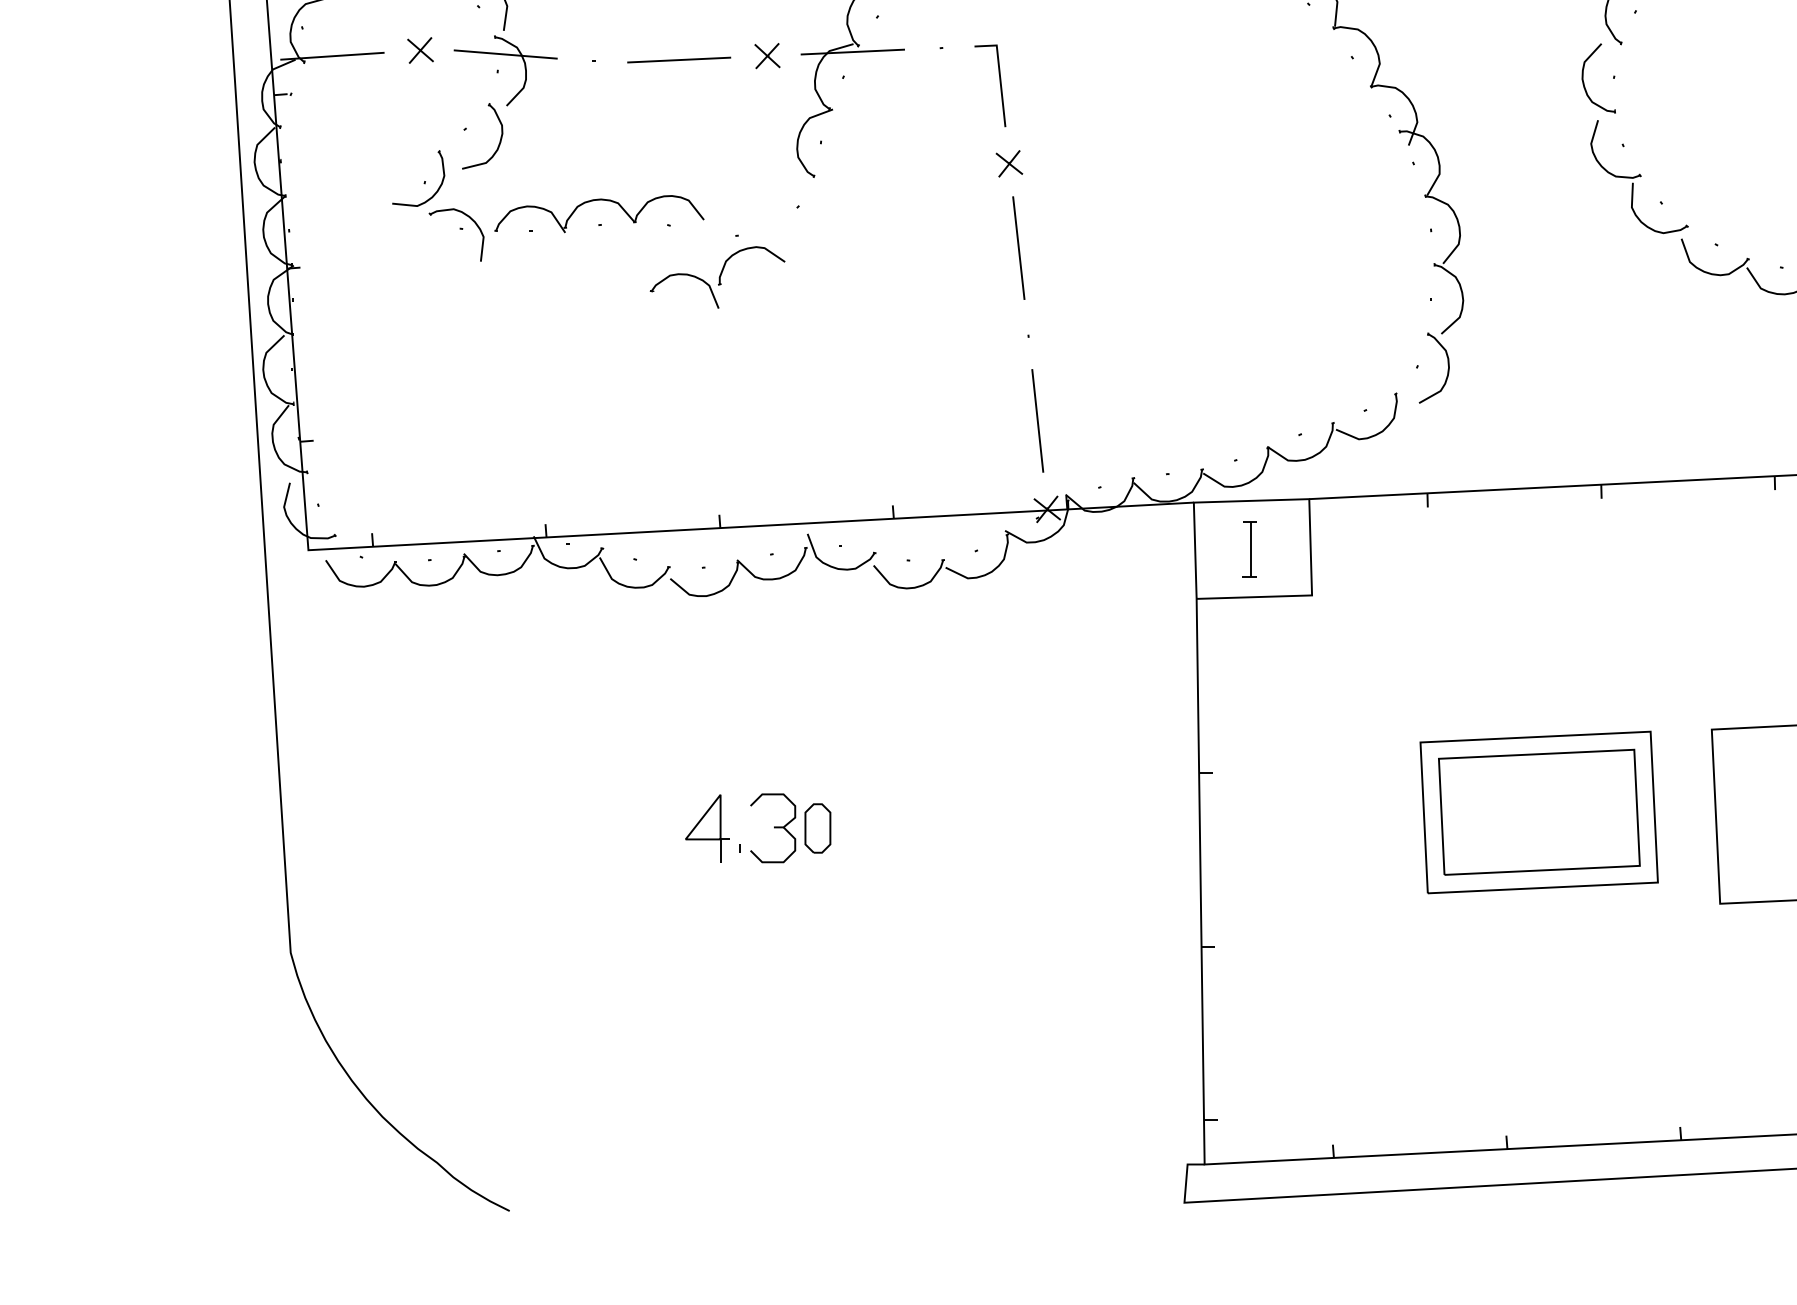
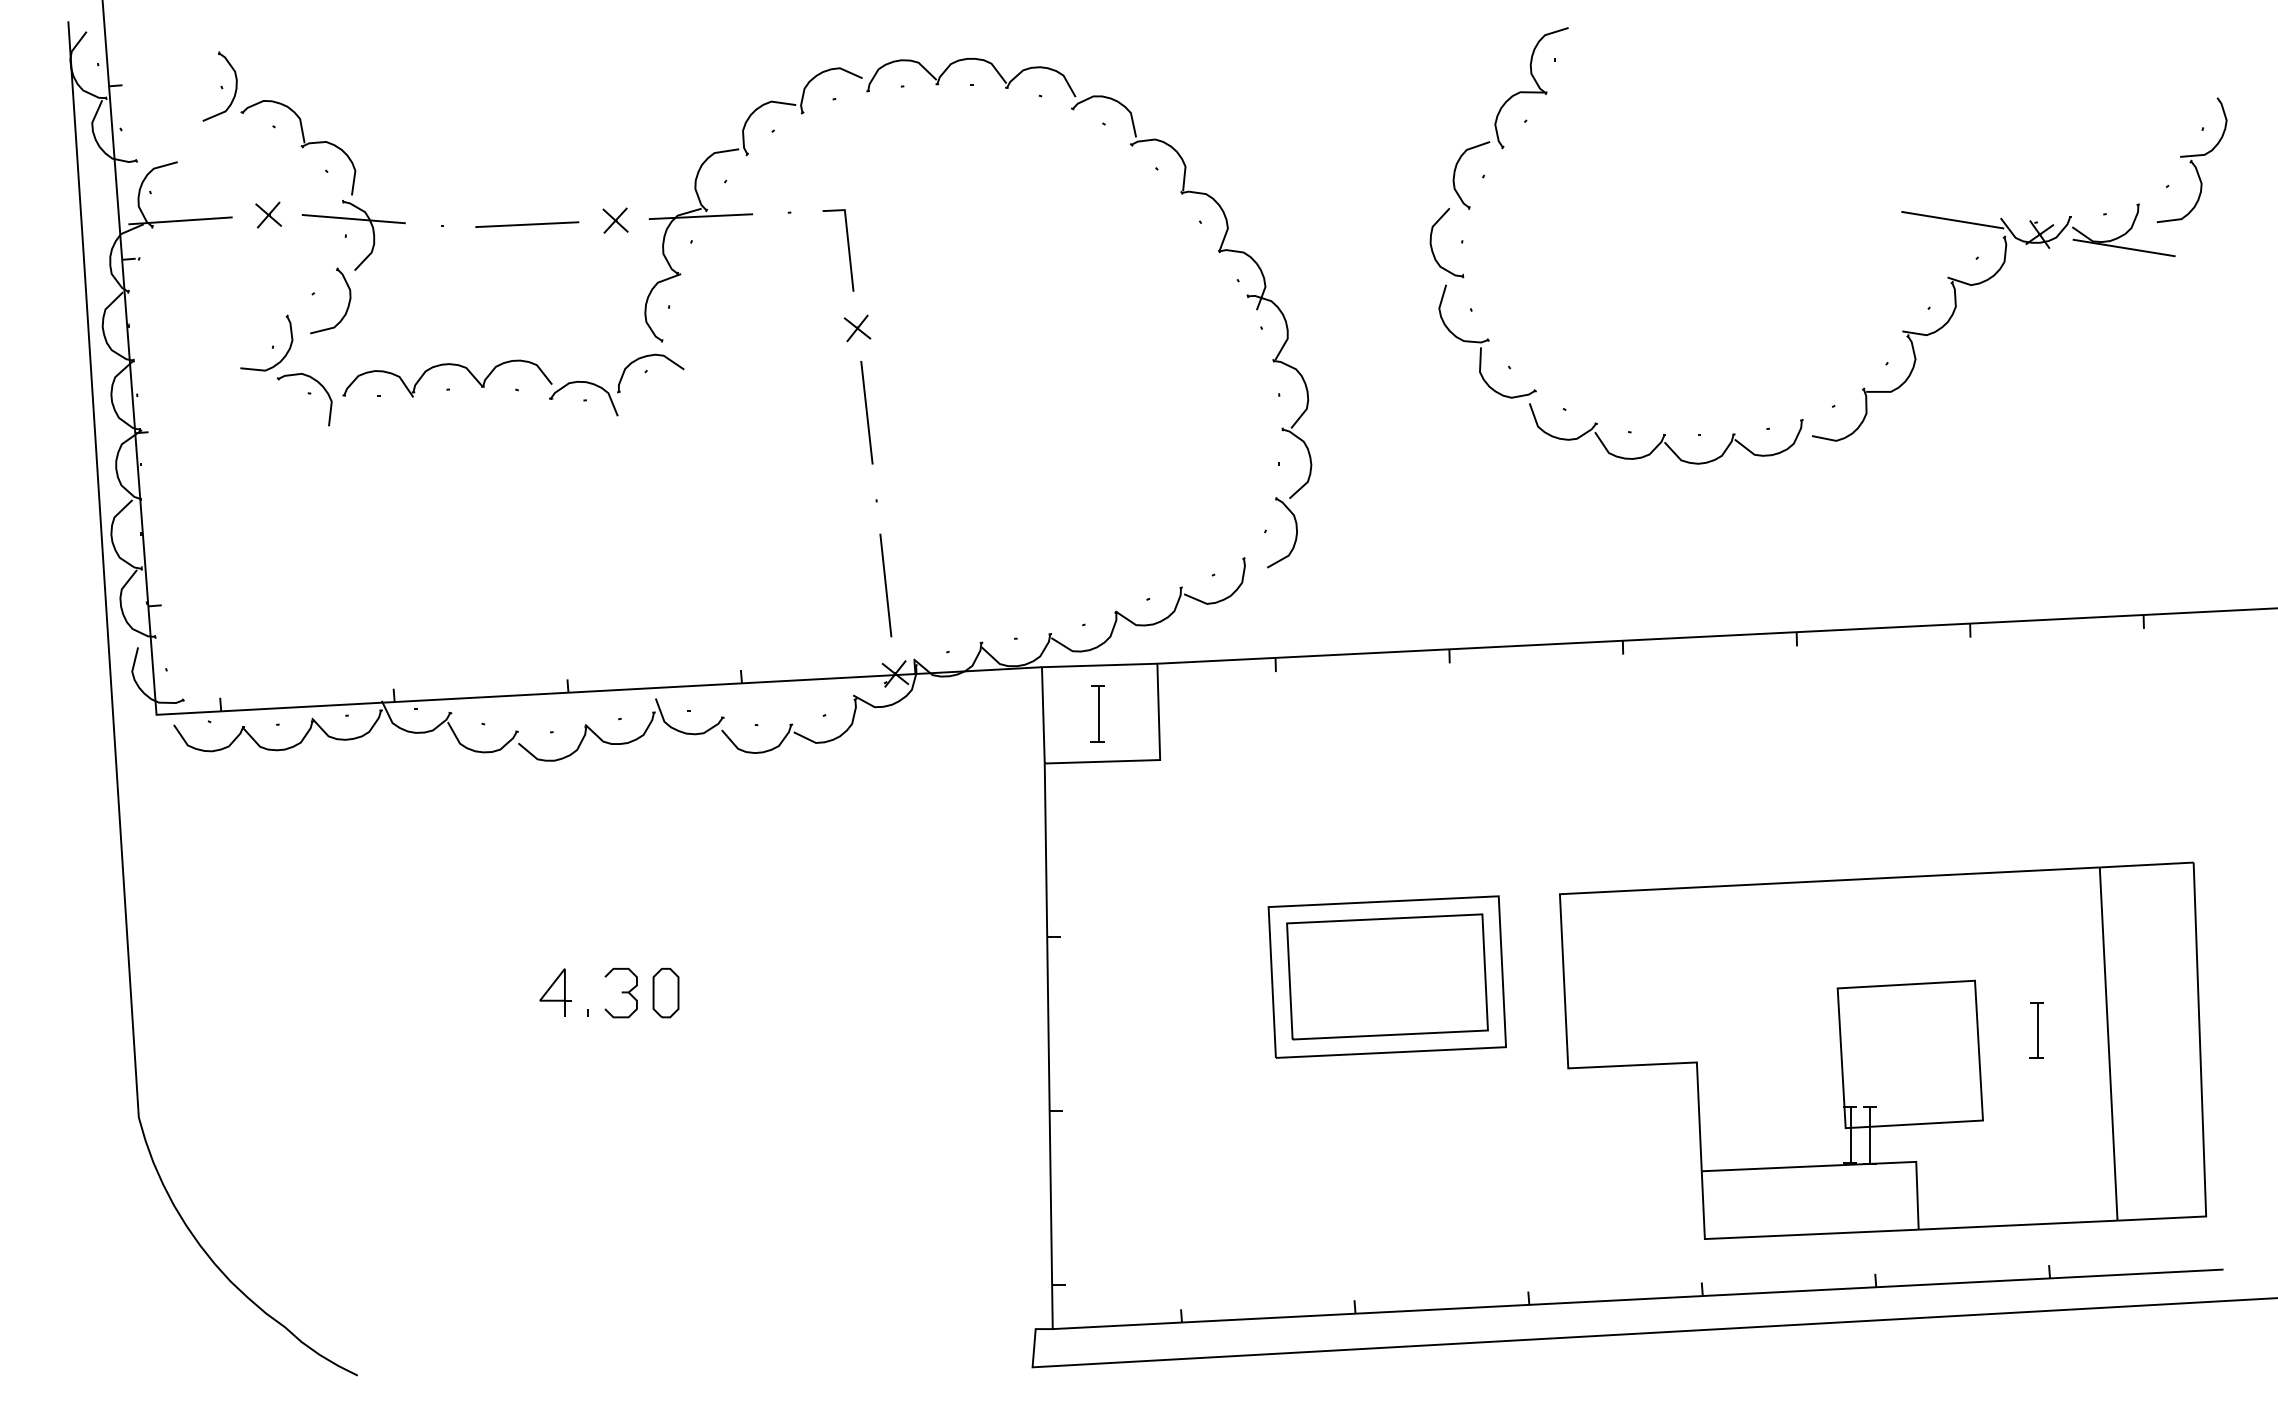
part: (717, 276) -> (616, 384), moved
part: (707, 827) -> (555, 992), size x0.71
part: (772, 828) -> (620, 993), size x0.71

